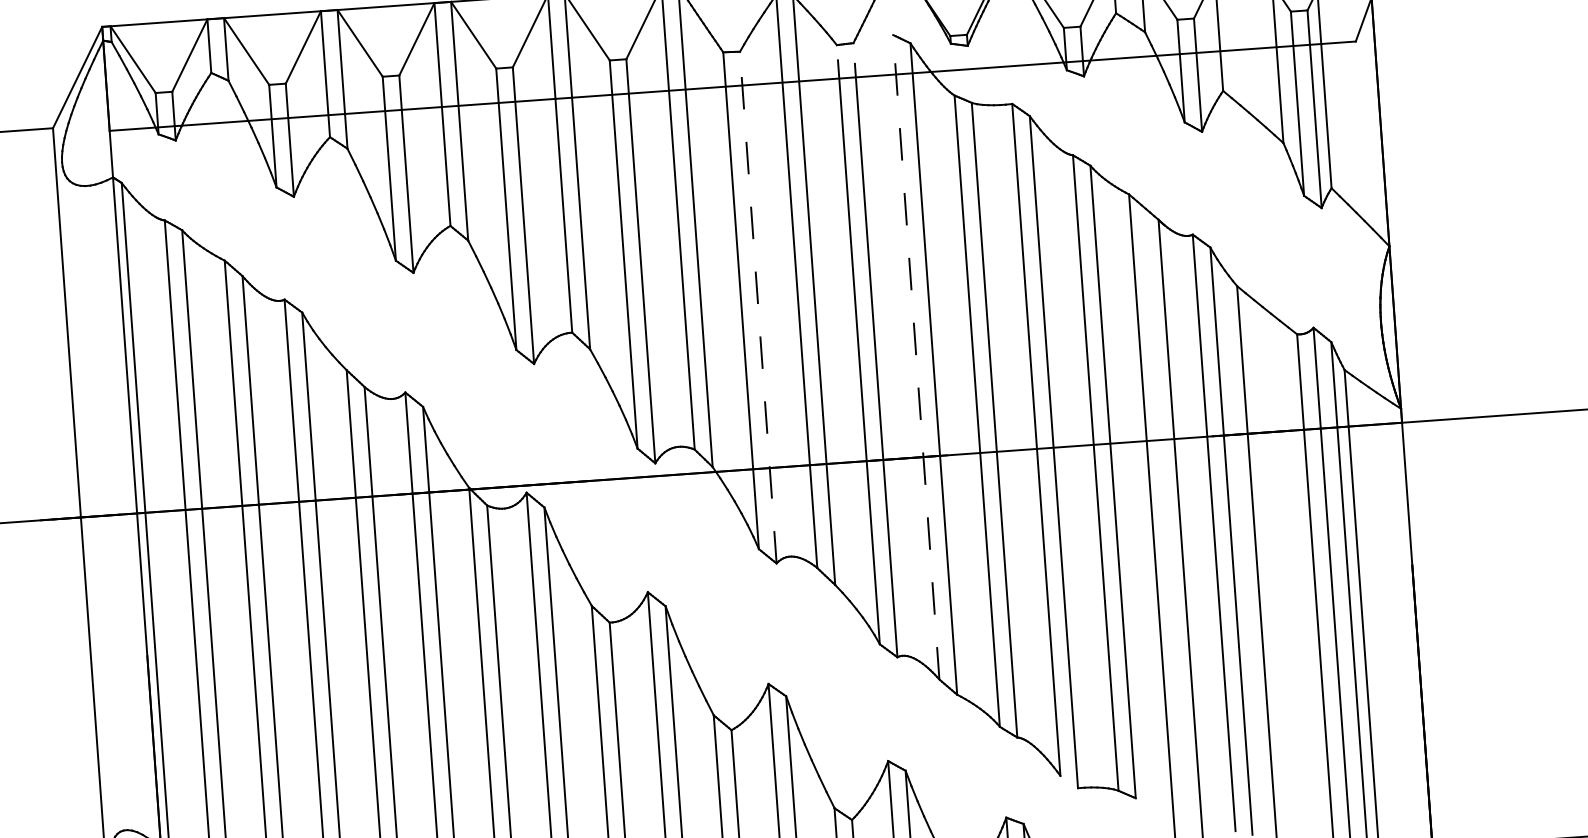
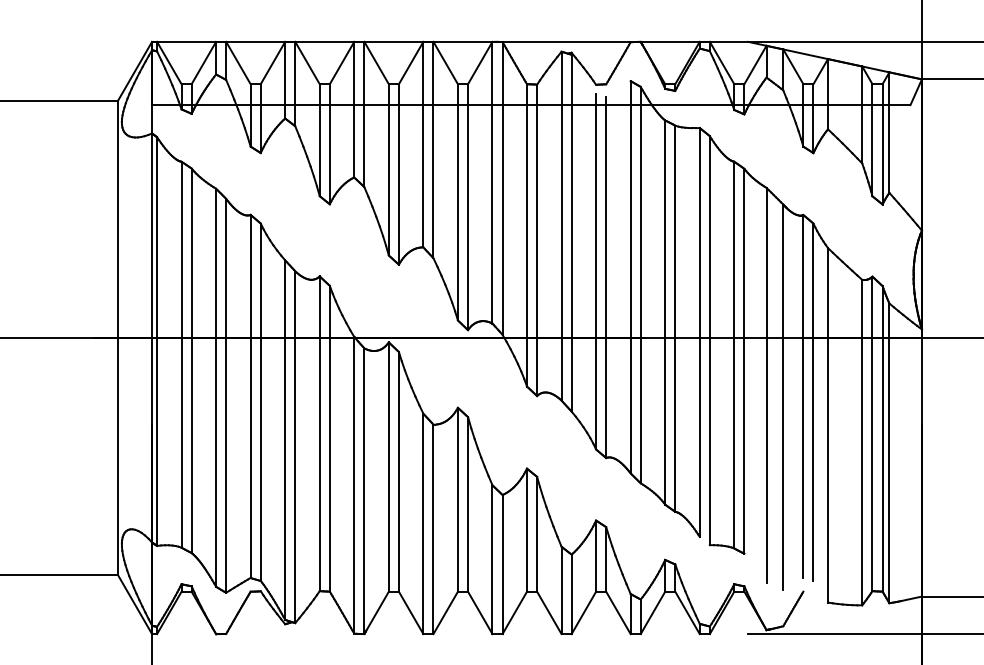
line: (758, 307) -> (537, 240), dashed -> solid
line: (915, 356) -> (630, 276), dashed -> solid

